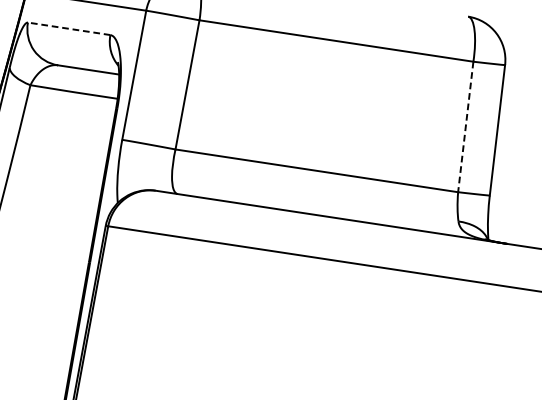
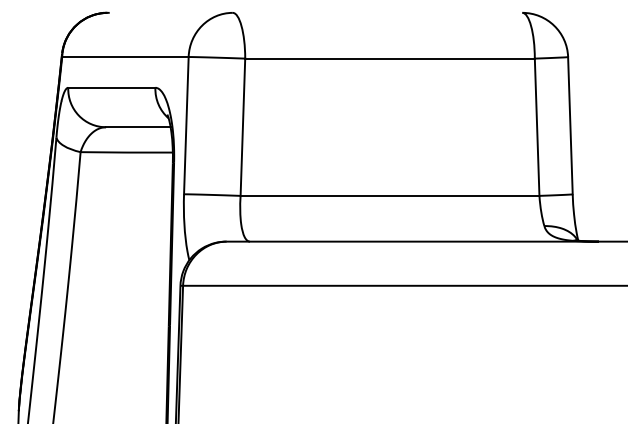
line: (68, 28) -> (111, 87), dashed -> solid
line: (466, 127) -> (537, 127), dashed -> solid

